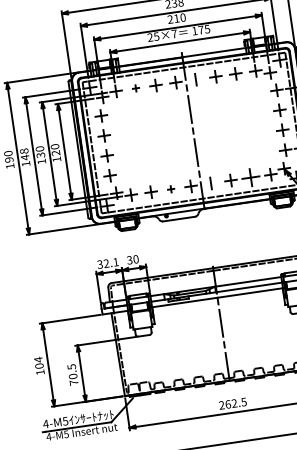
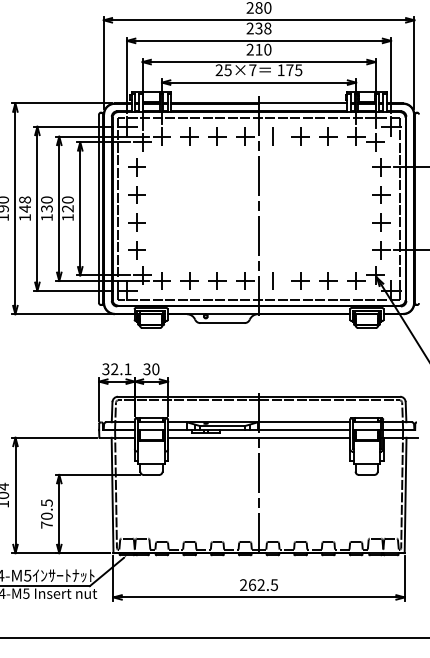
part: (135, 88) -> (189, 136), size x1.67
part: (250, 177) -> (328, 280), size x0.71
part: (171, 188) -> (217, 280), size x1.67

